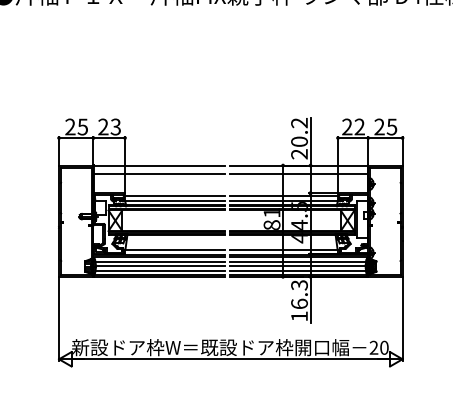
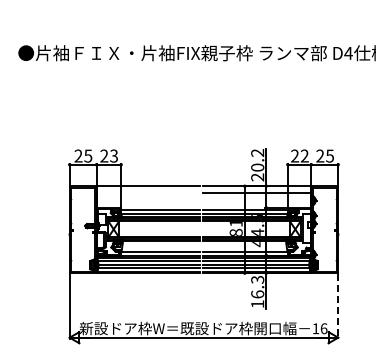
line: (159, 174) -> (148, 193), removed
line: (402, 319) -> (338, 306), solid -> dashed
text: (378, 347) -> (319, 328), 20 -> 16

